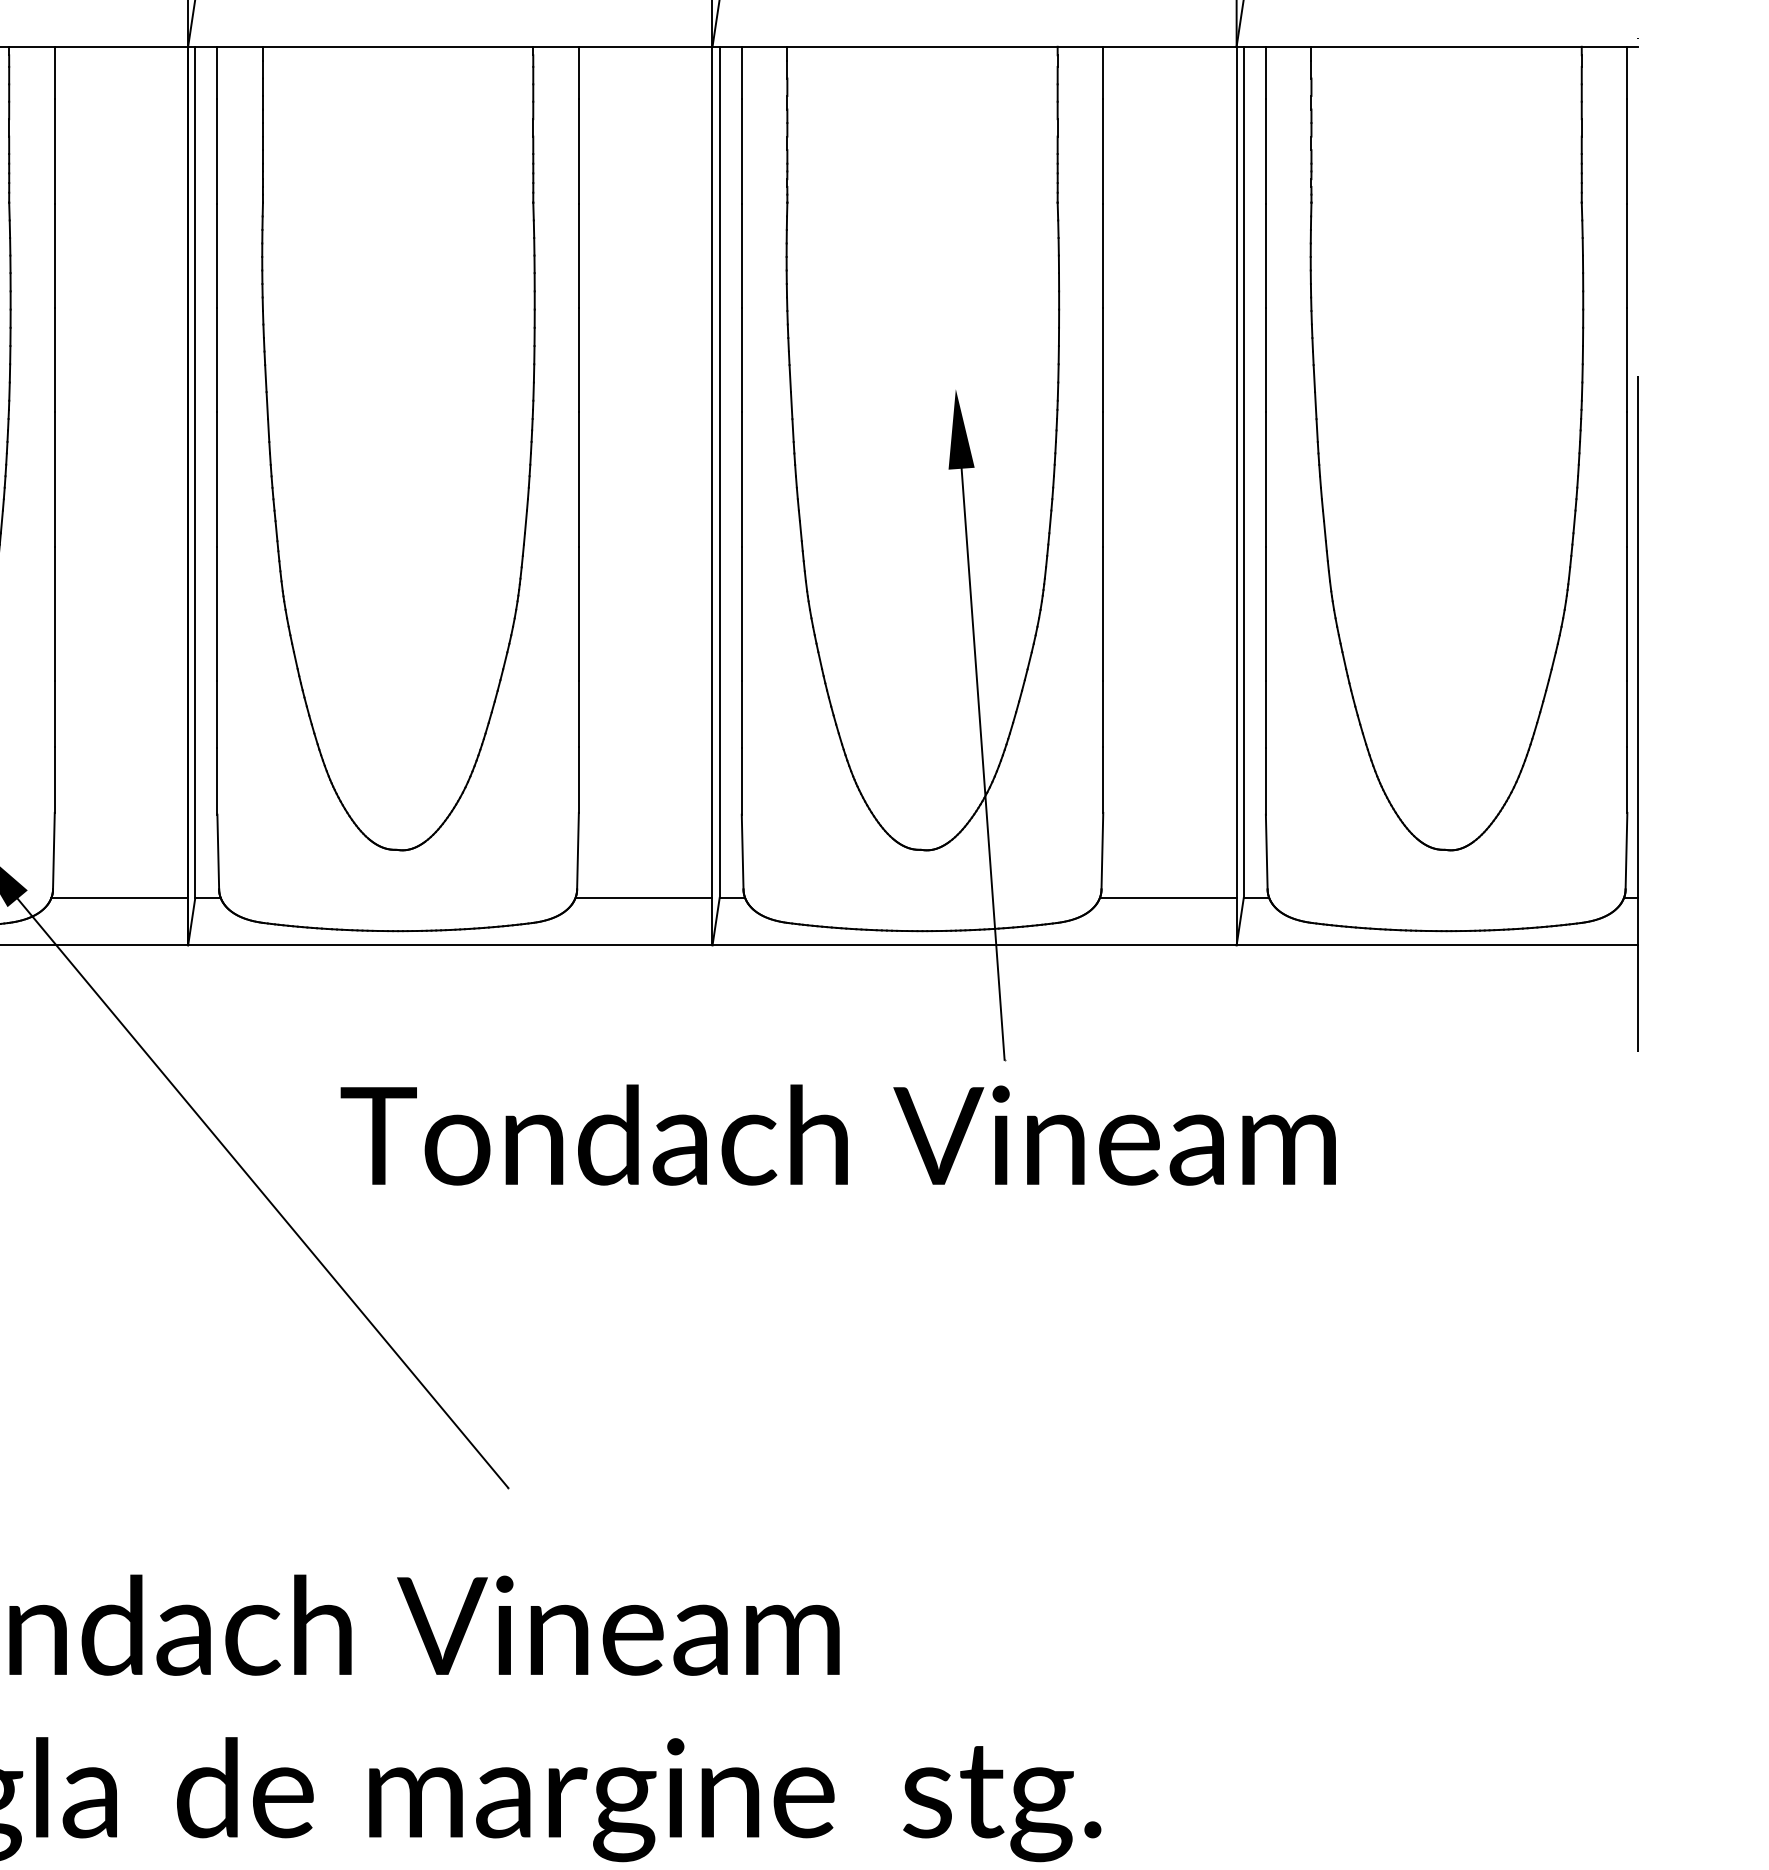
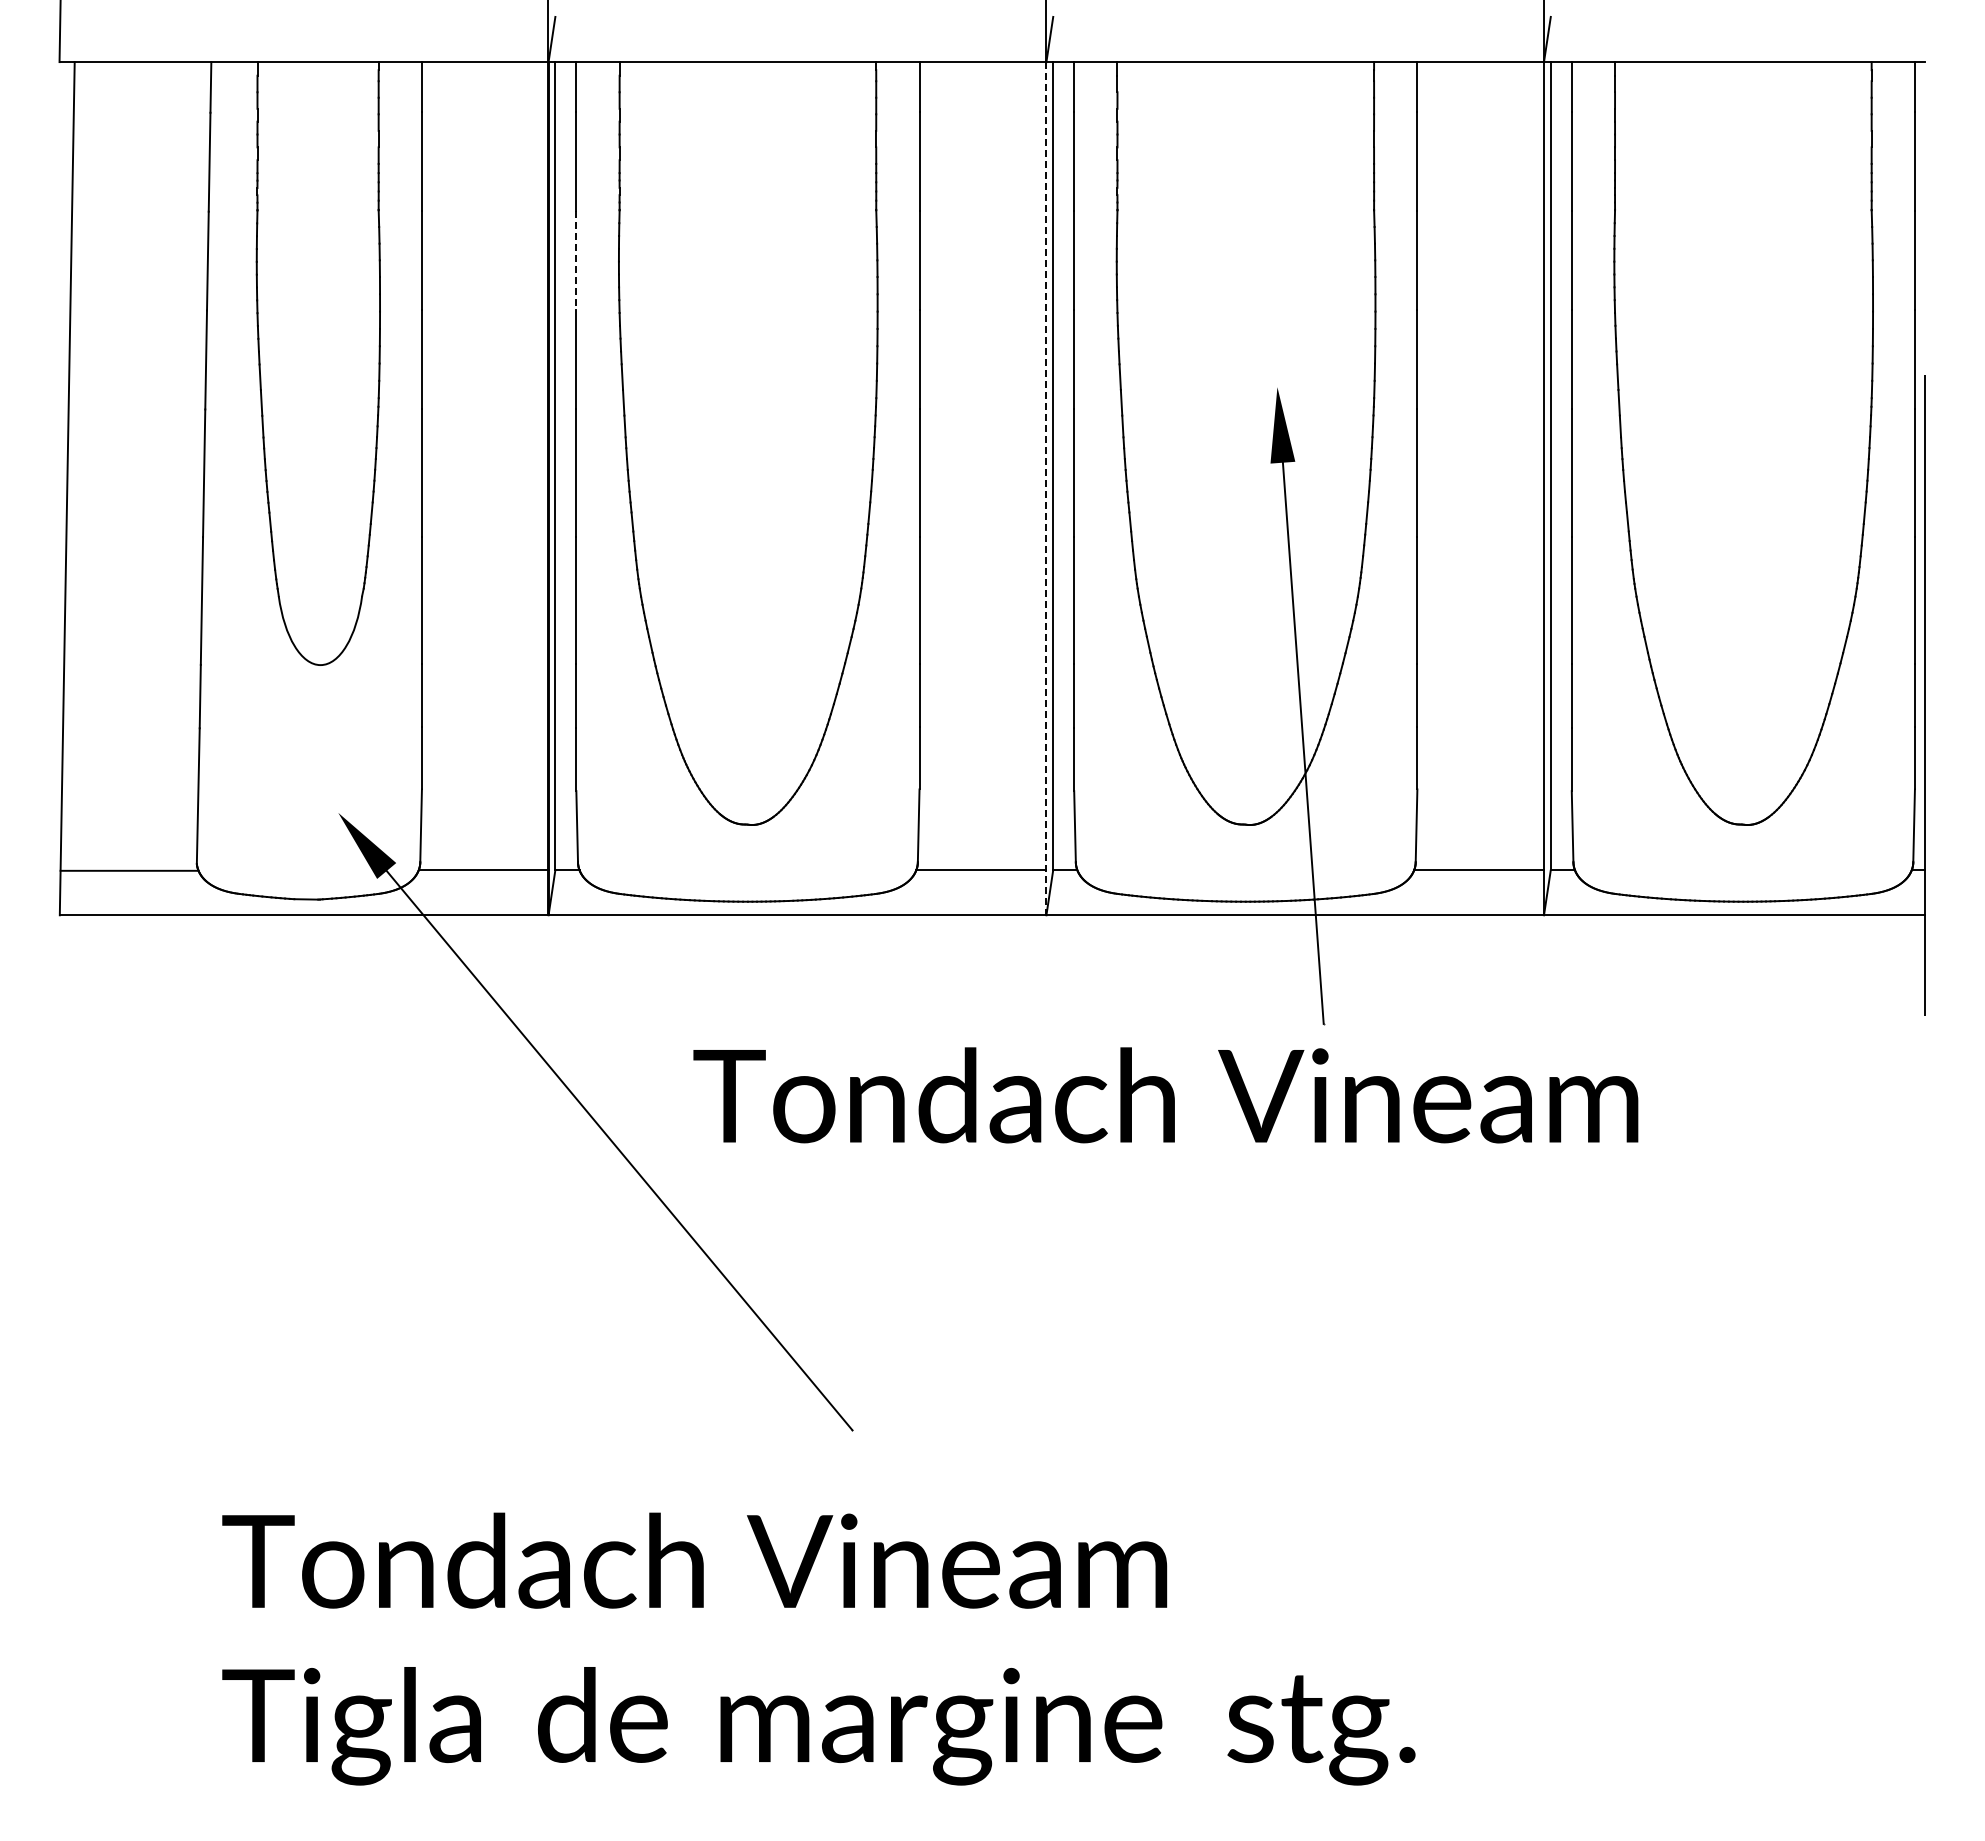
line: (217, 255) -> (576, 260), solid -> dashed
line: (712, 495) -> (1046, 488), solid -> dashed

